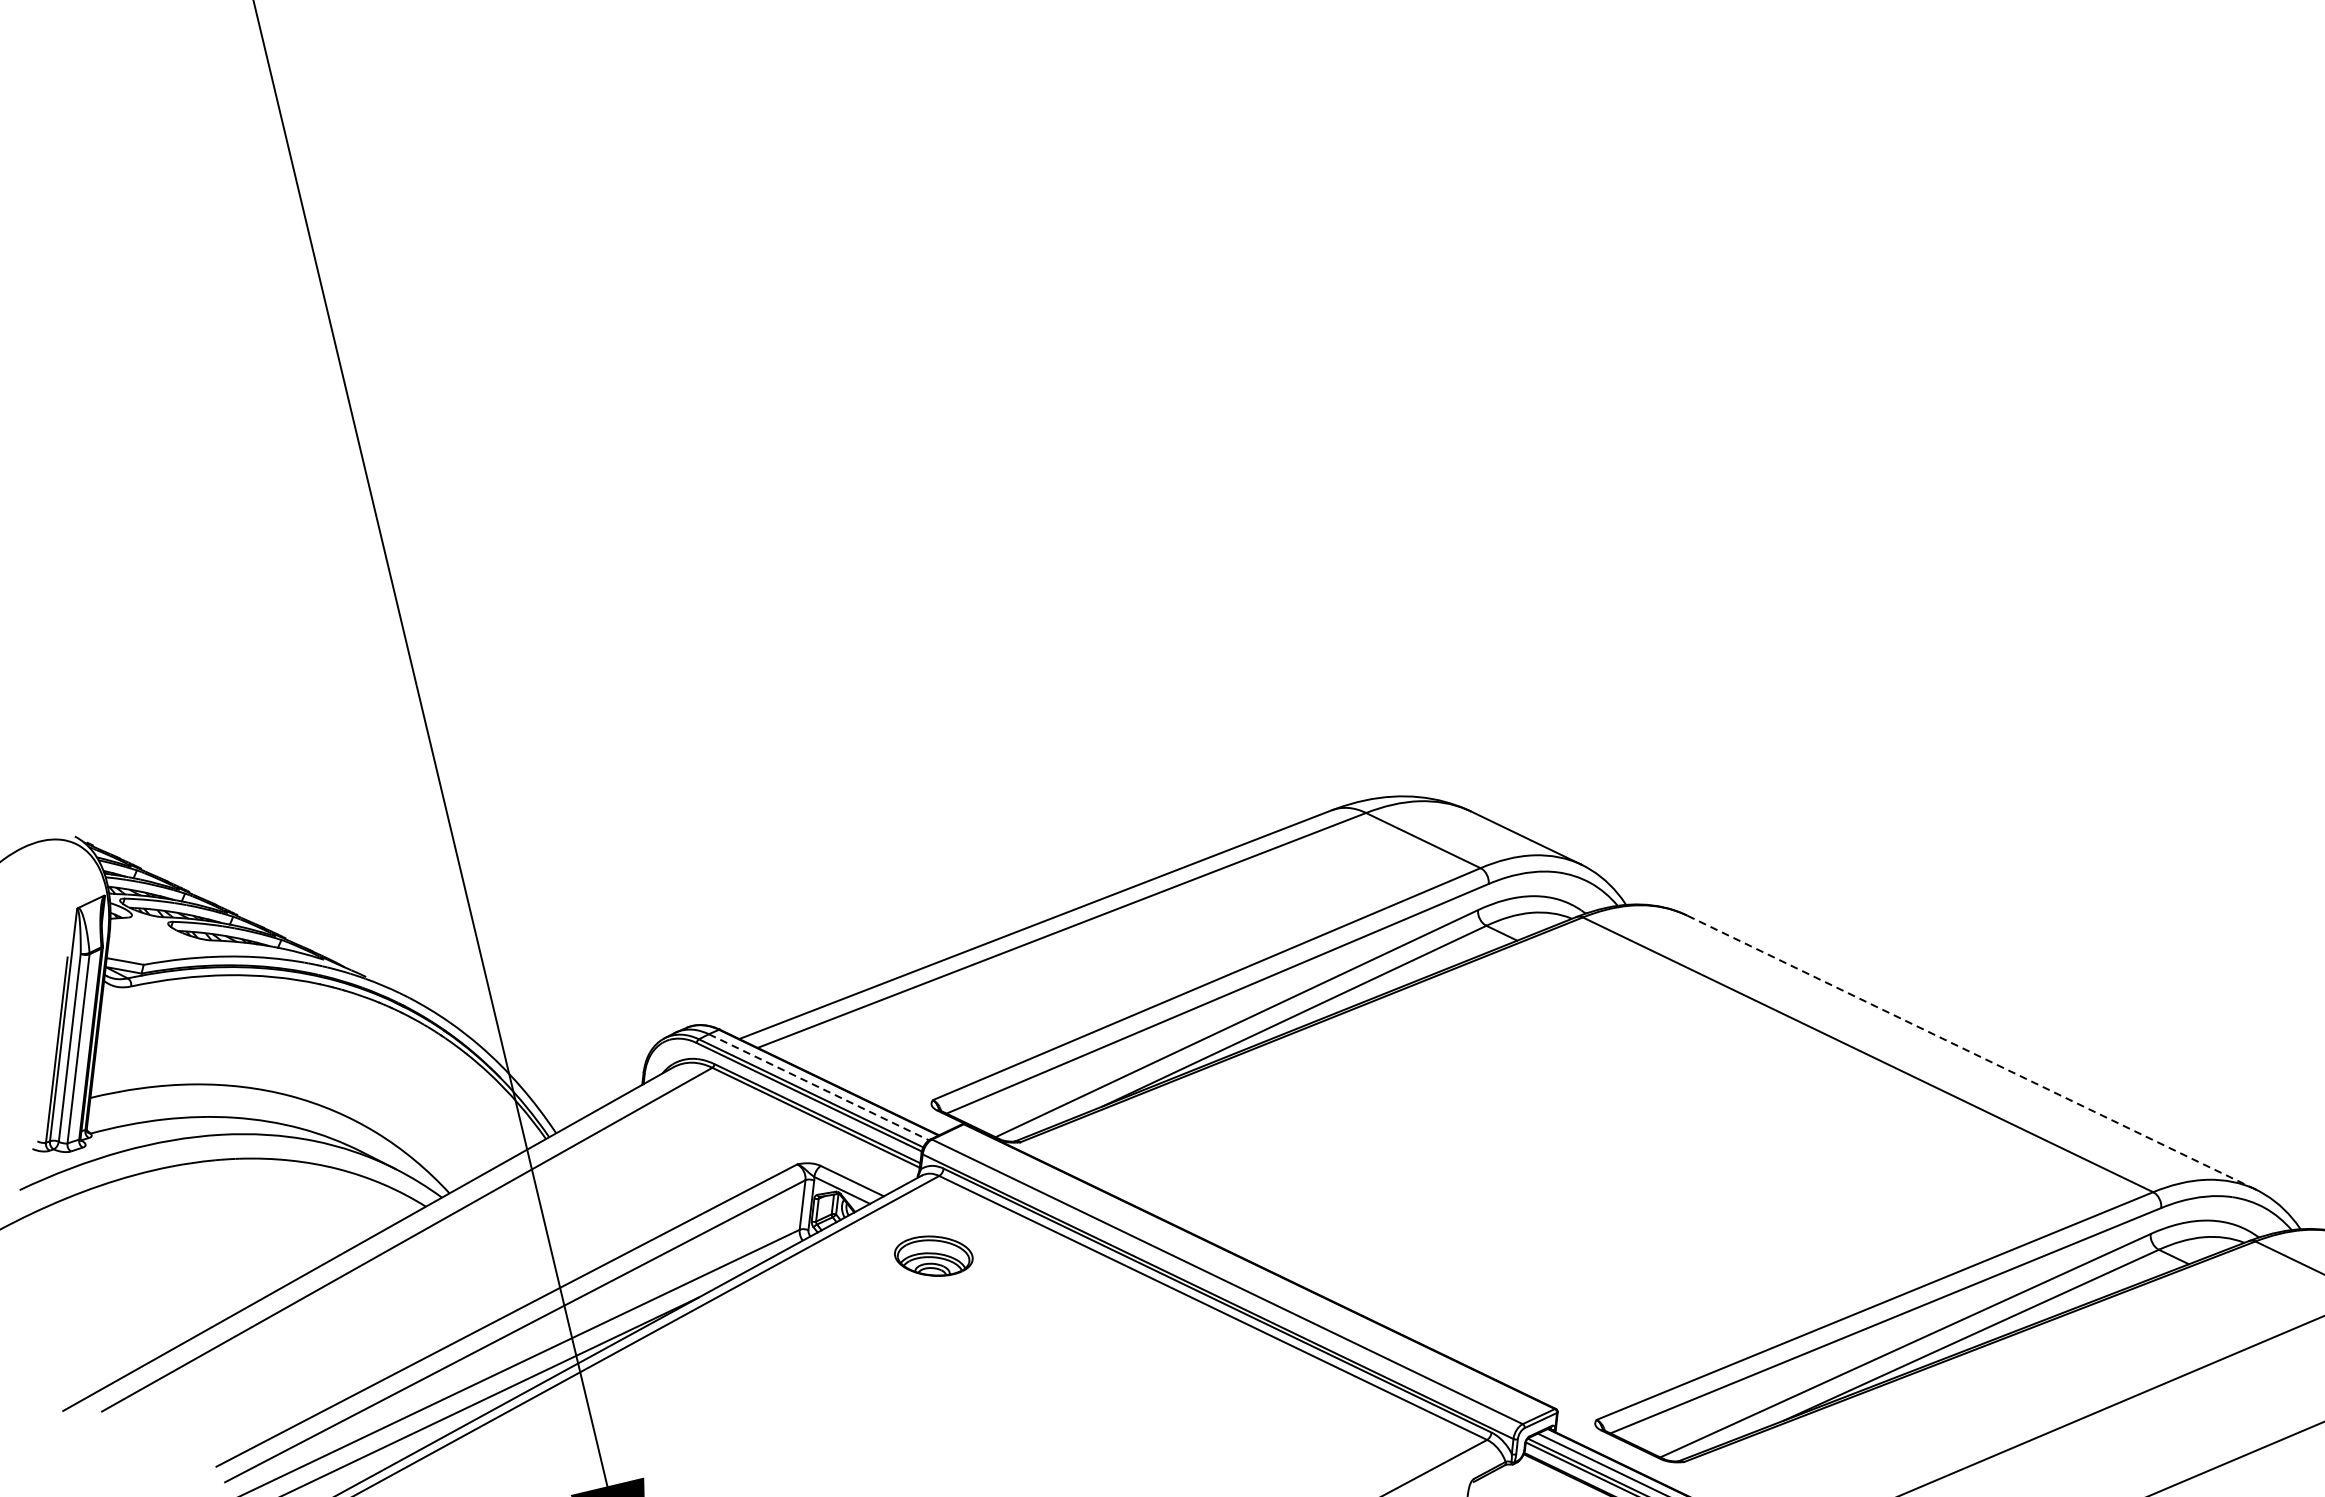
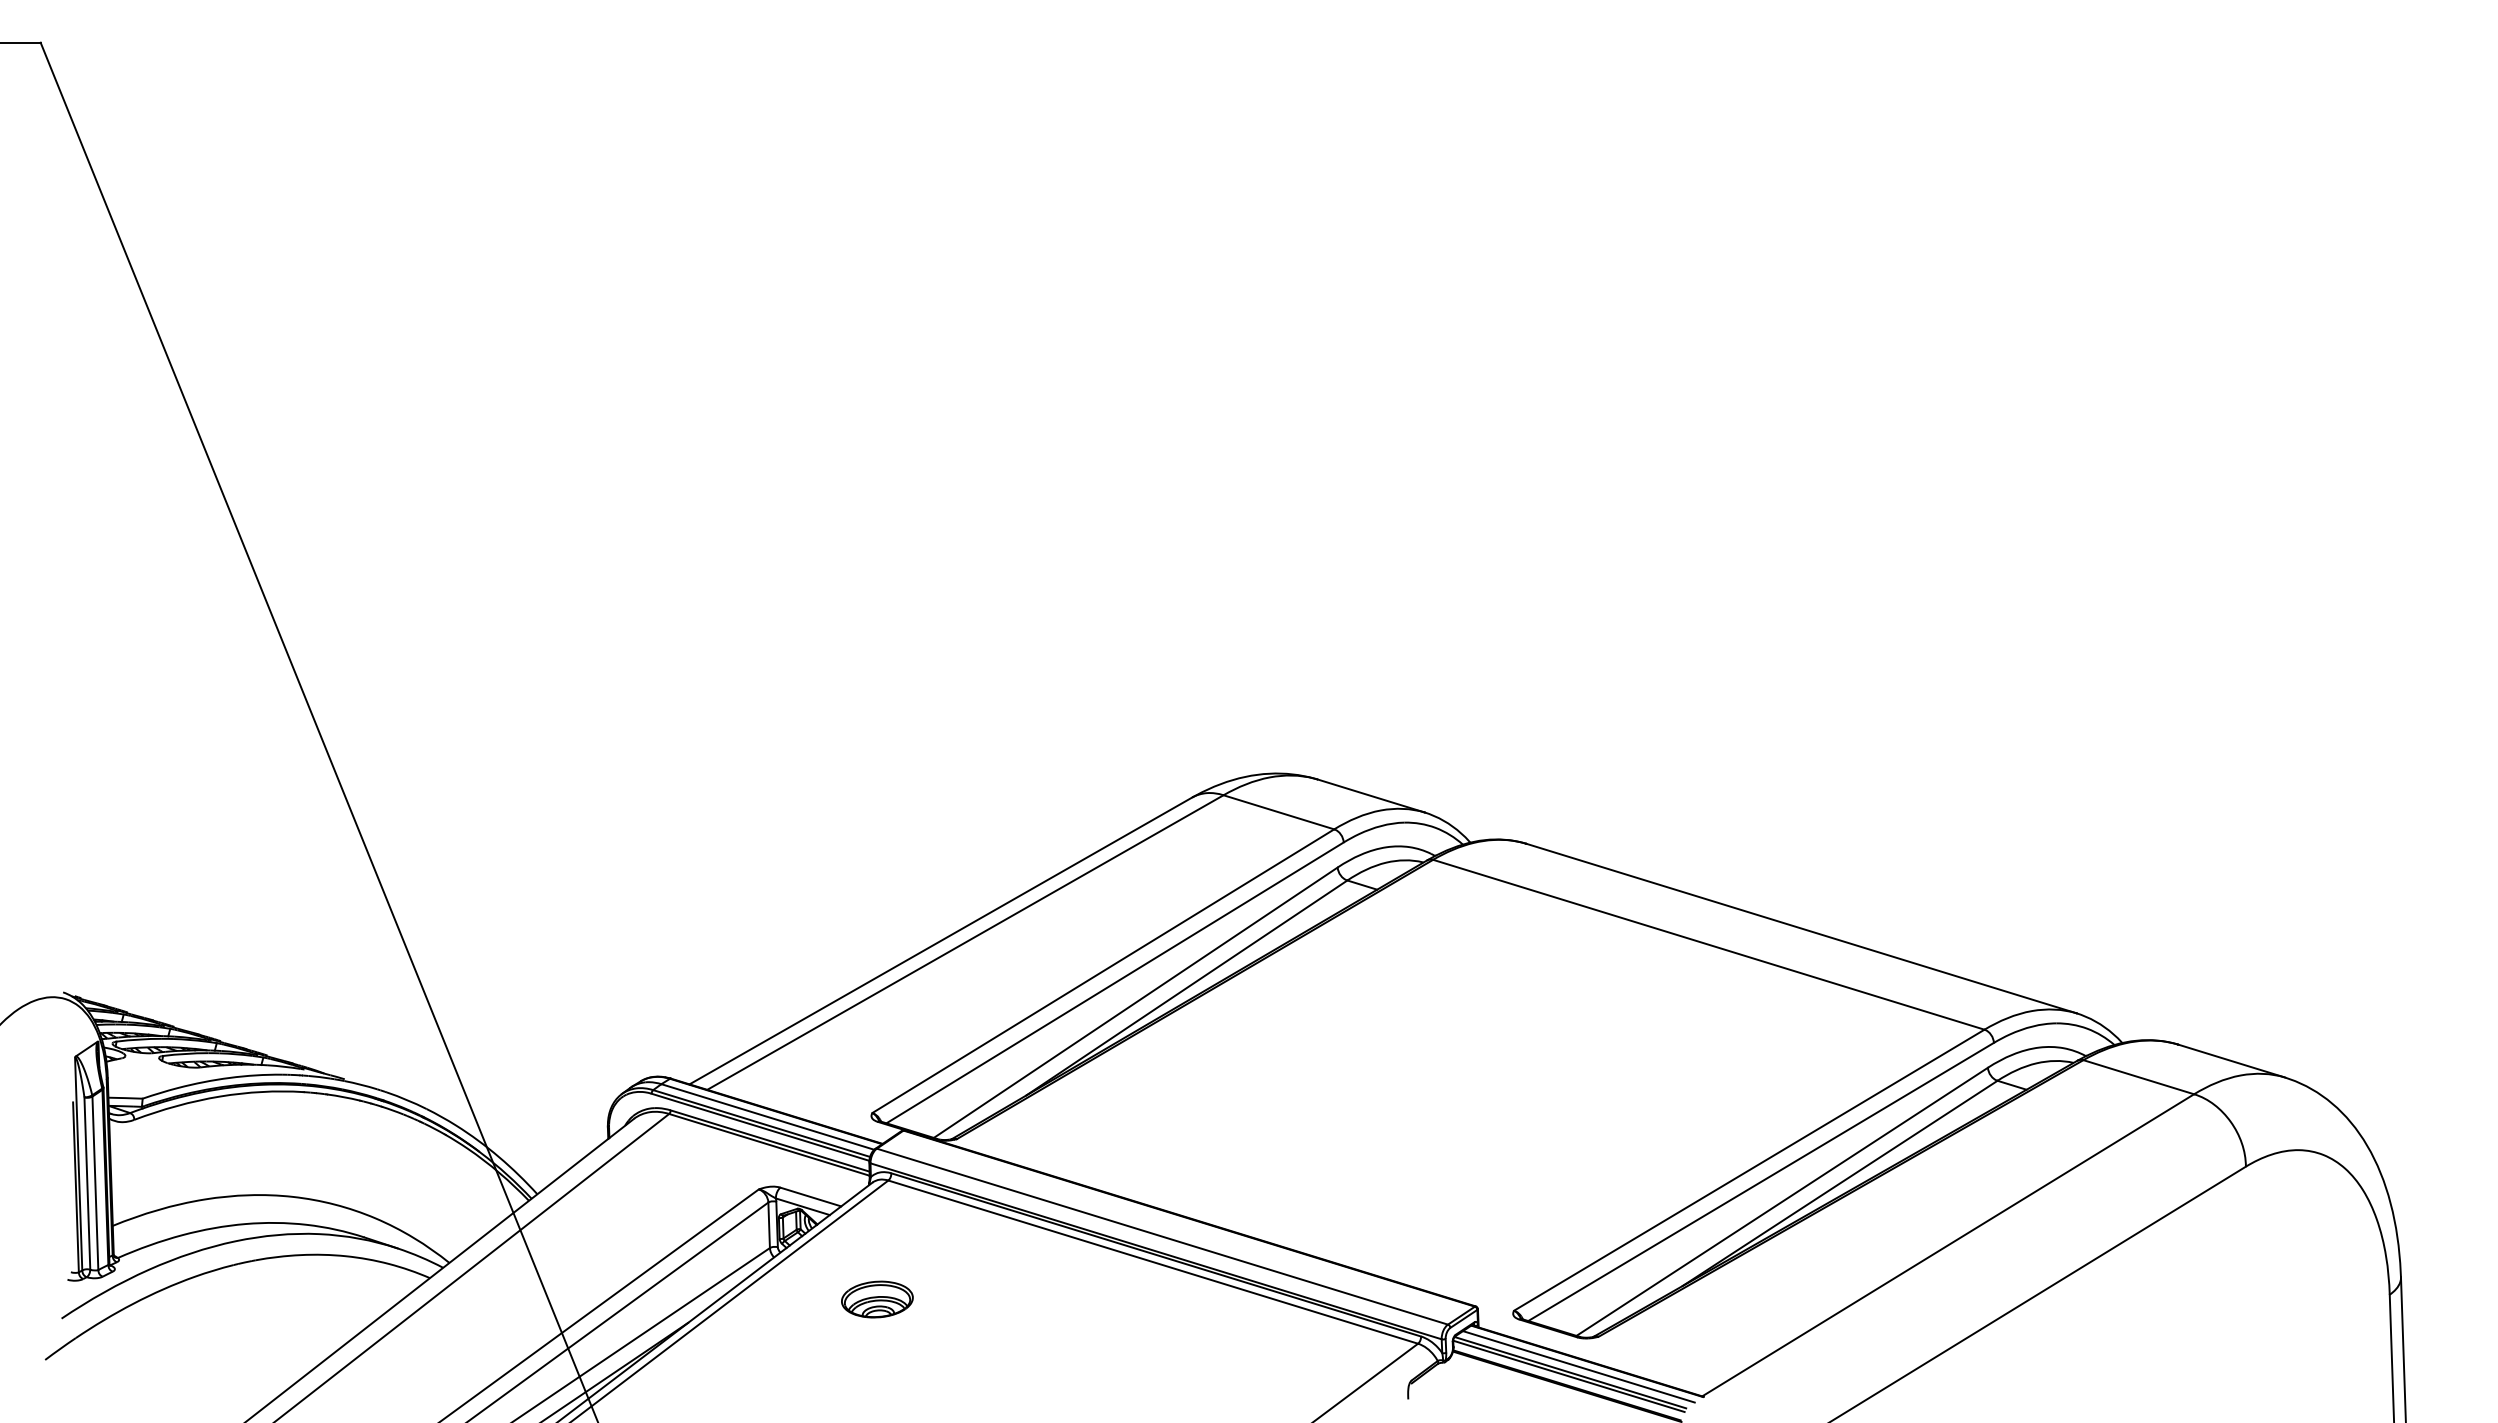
line: (1971, 1052) -> (1801, 928), dashed -> solid
line: (819, 1087) -> (768, 1117), dashed -> solid
part: (933, 1256) -> (877, 1299), moved

